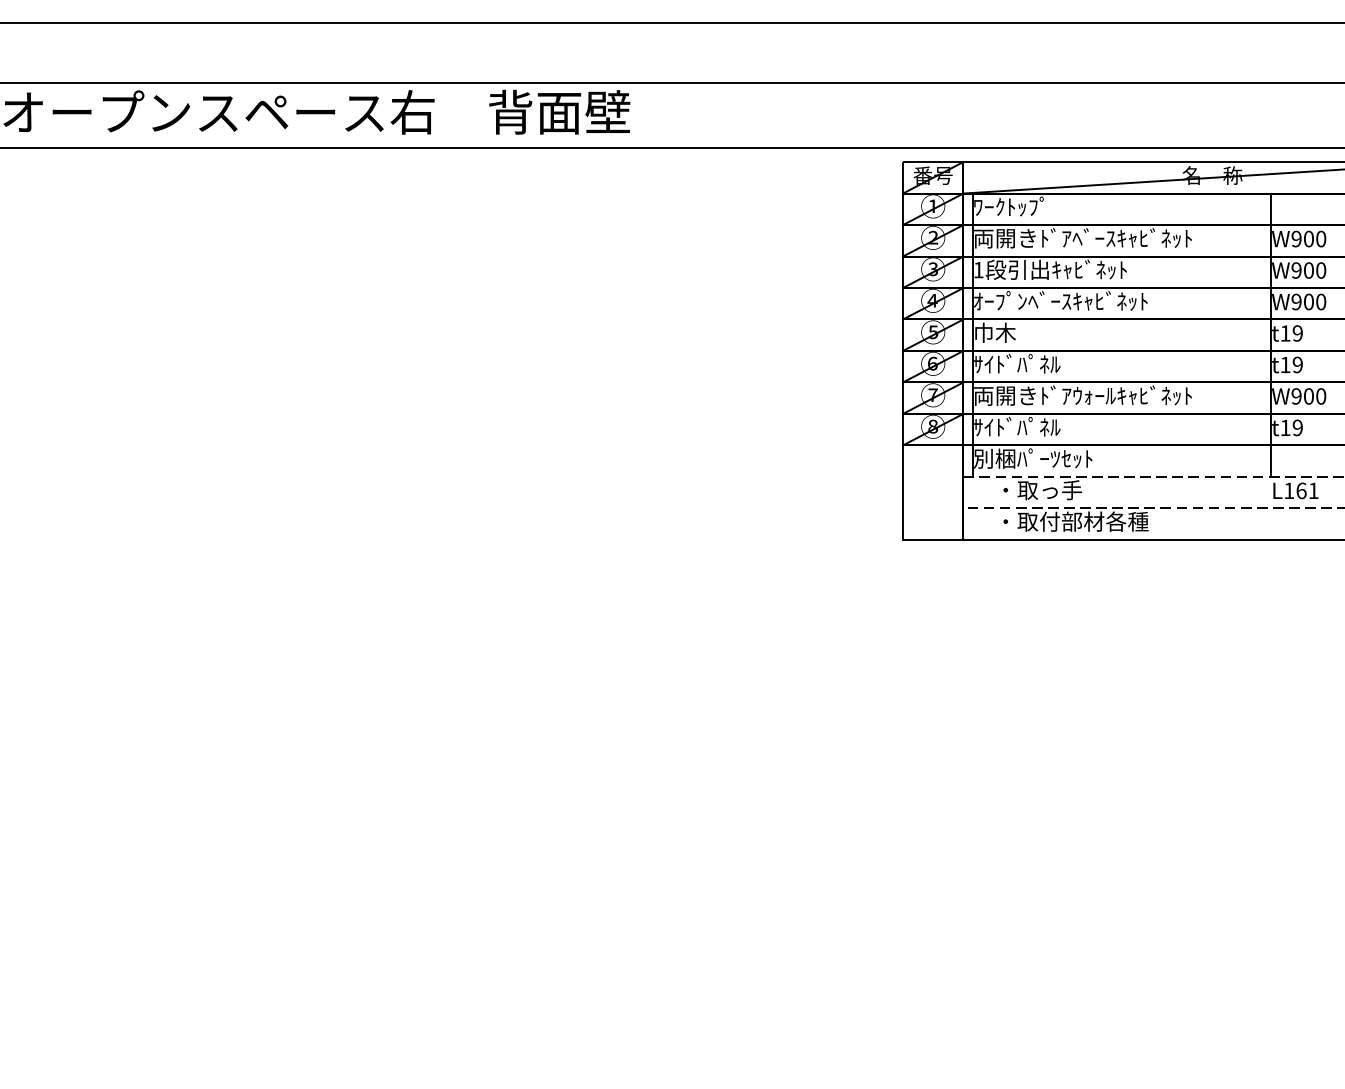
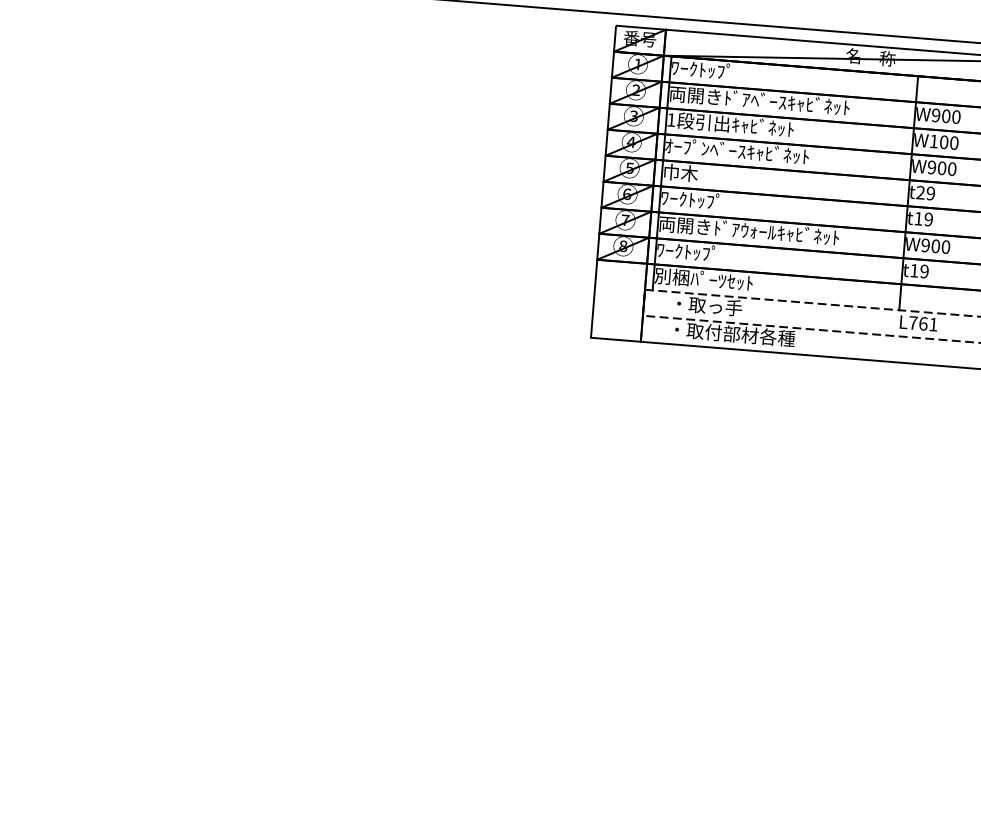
text: (1296, 270) -> (933, 141), W900 -> W100
text: (1285, 333) -> (920, 192), t19 -> t29
text: (1017, 363) -> (697, 199), ｻｲﾄﾞﾊﾟﾈﾙ -> ﾜｰｸﾄｯﾌﾟ
text: (1017, 426) -> (693, 251), ｻｲﾄﾞﾊﾟﾈﾙ -> ﾜｰｸﾄｯﾌﾟ
text: (1289, 490) -> (913, 322), L161 -> L761

